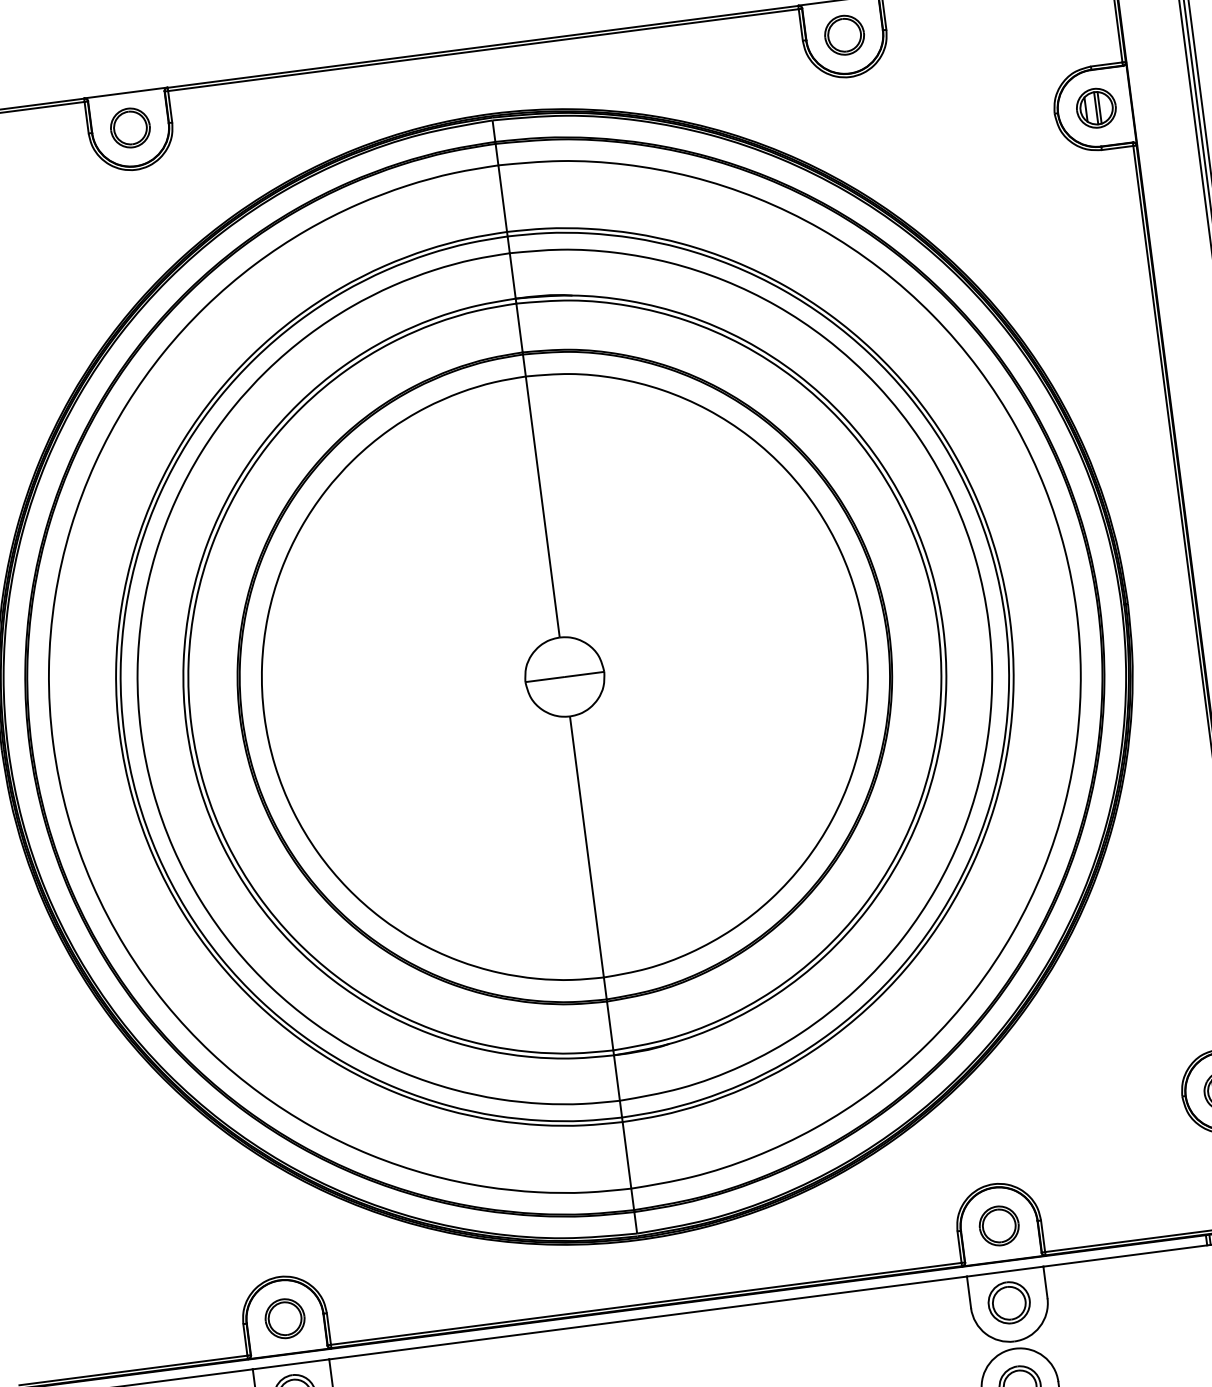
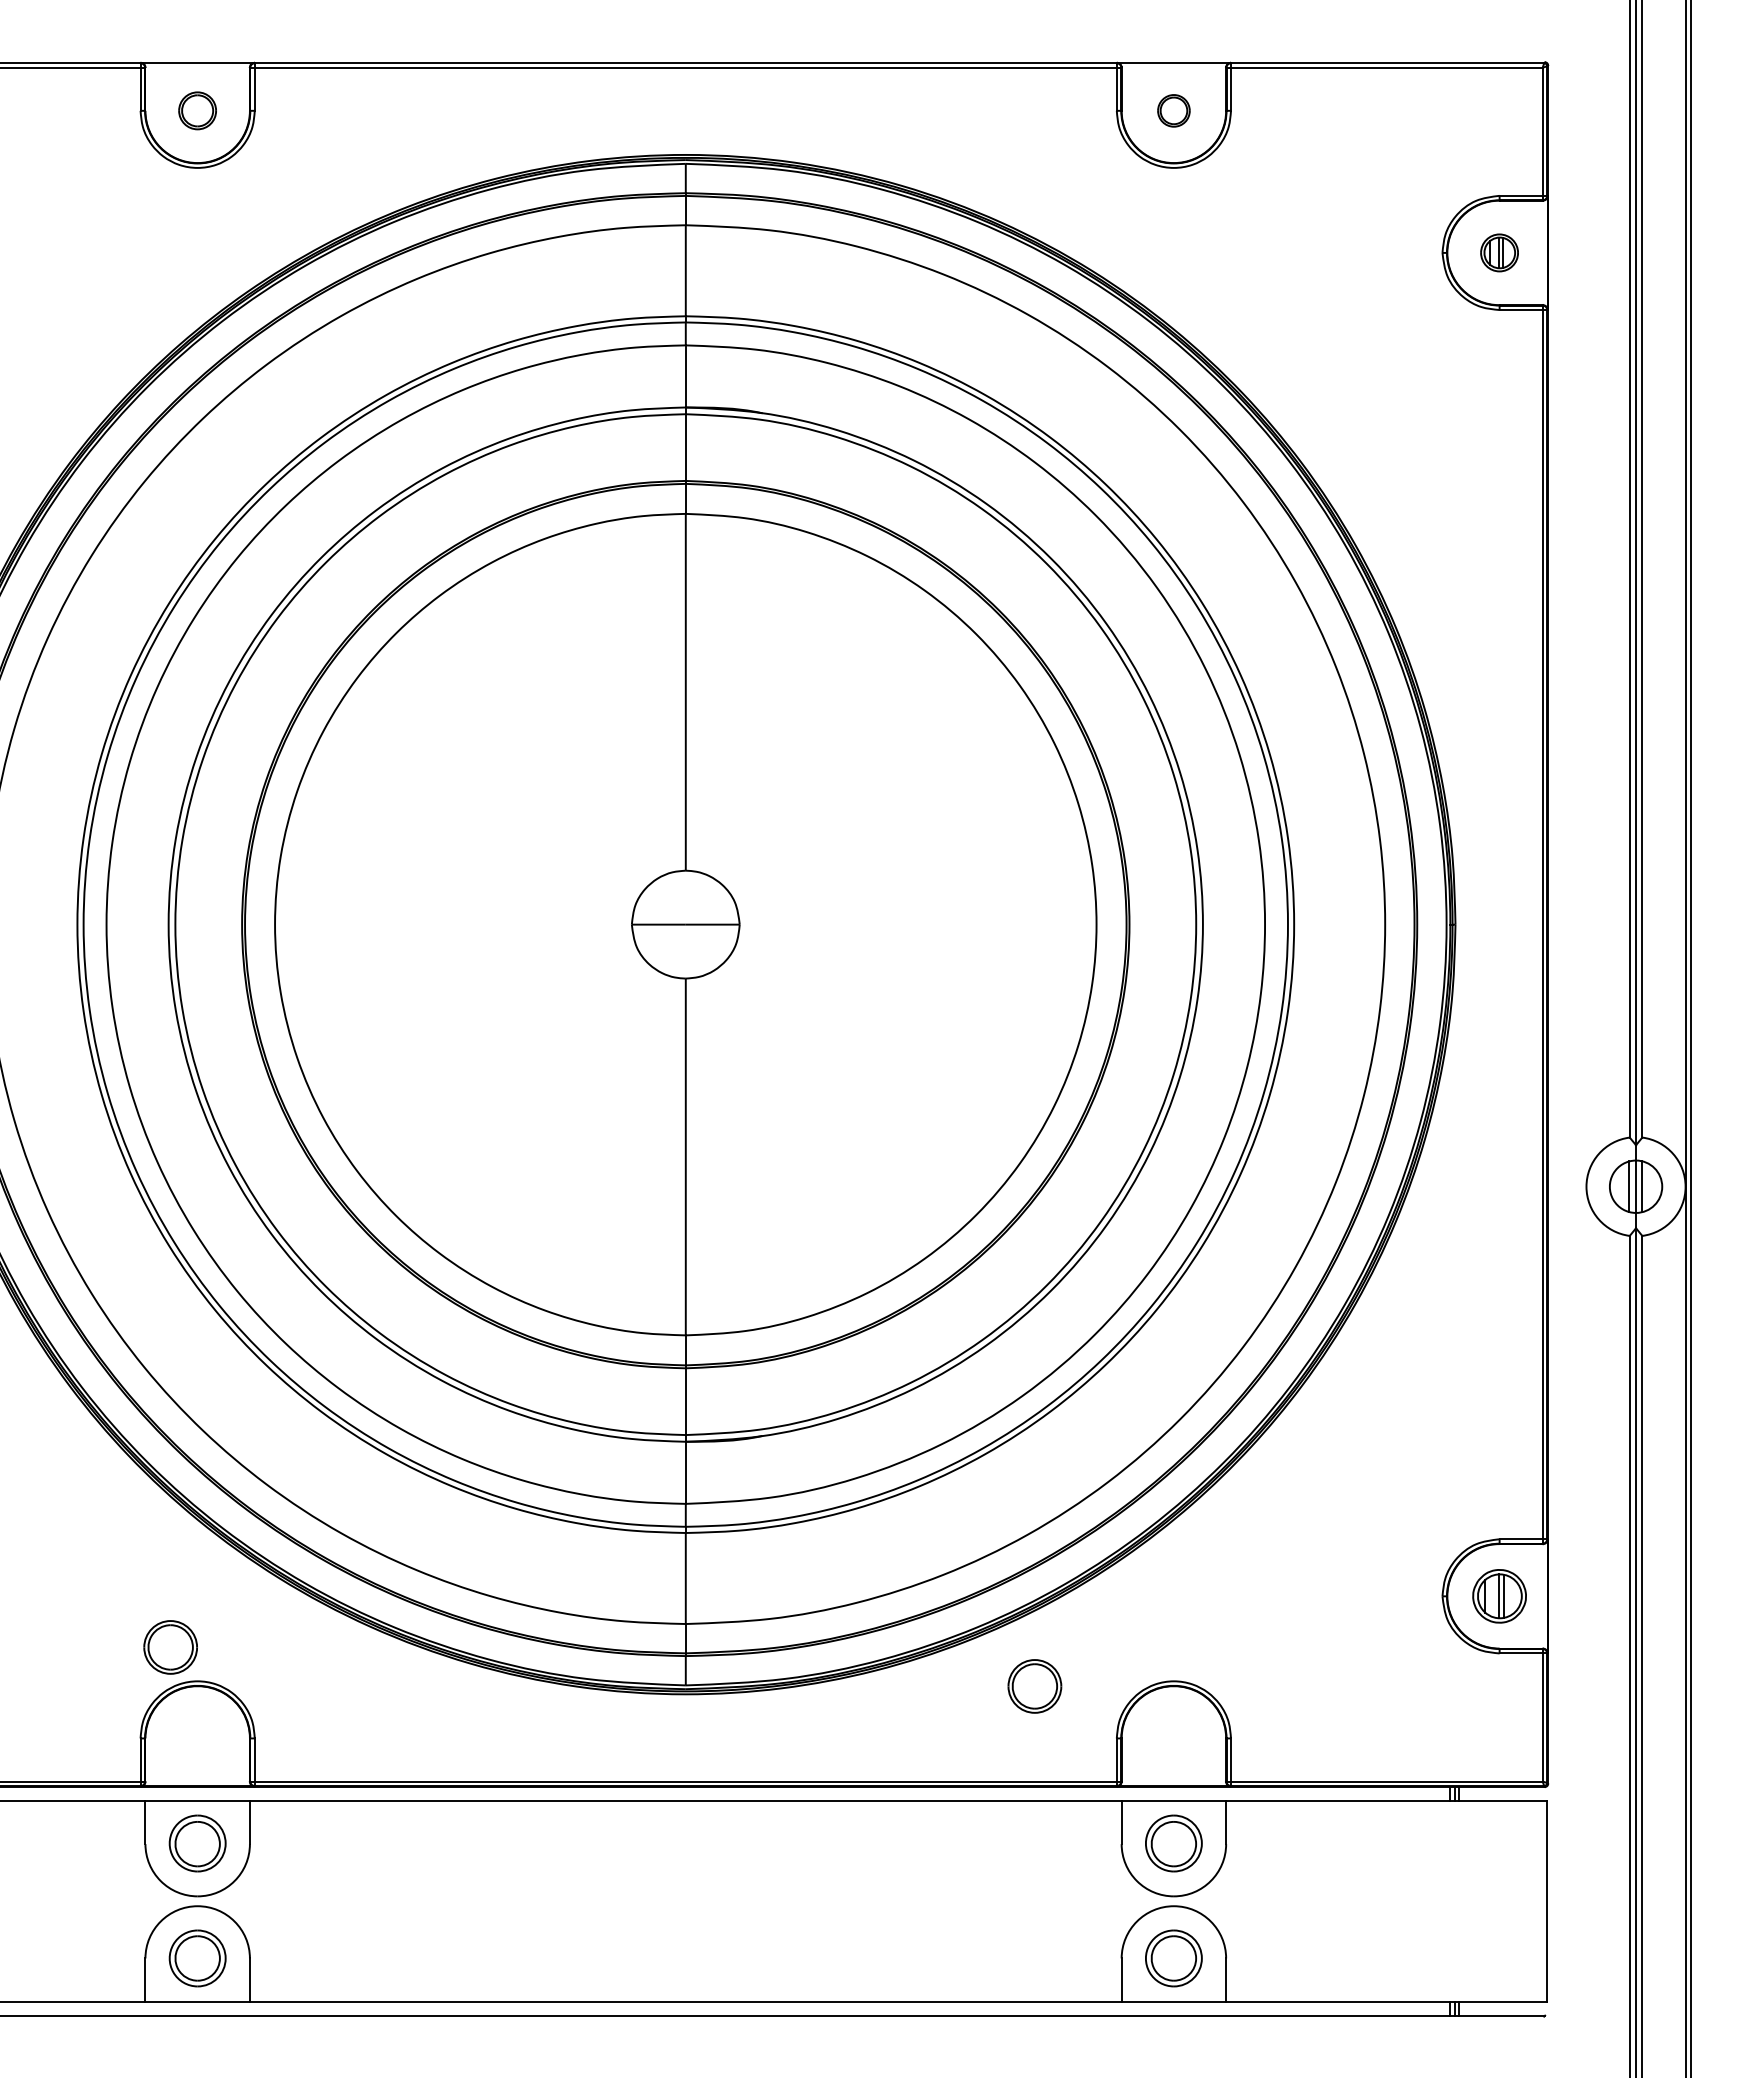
part: (844, 35) -> (1173, 110), size x0.6
part: (1096, 107) -> (1499, 252), size x0.7
part: (130, 127) -> (197, 110), size x0.7
part: (998, 1226) -> (1034, 1686), moved
part: (284, 1318) -> (170, 1647), moved

